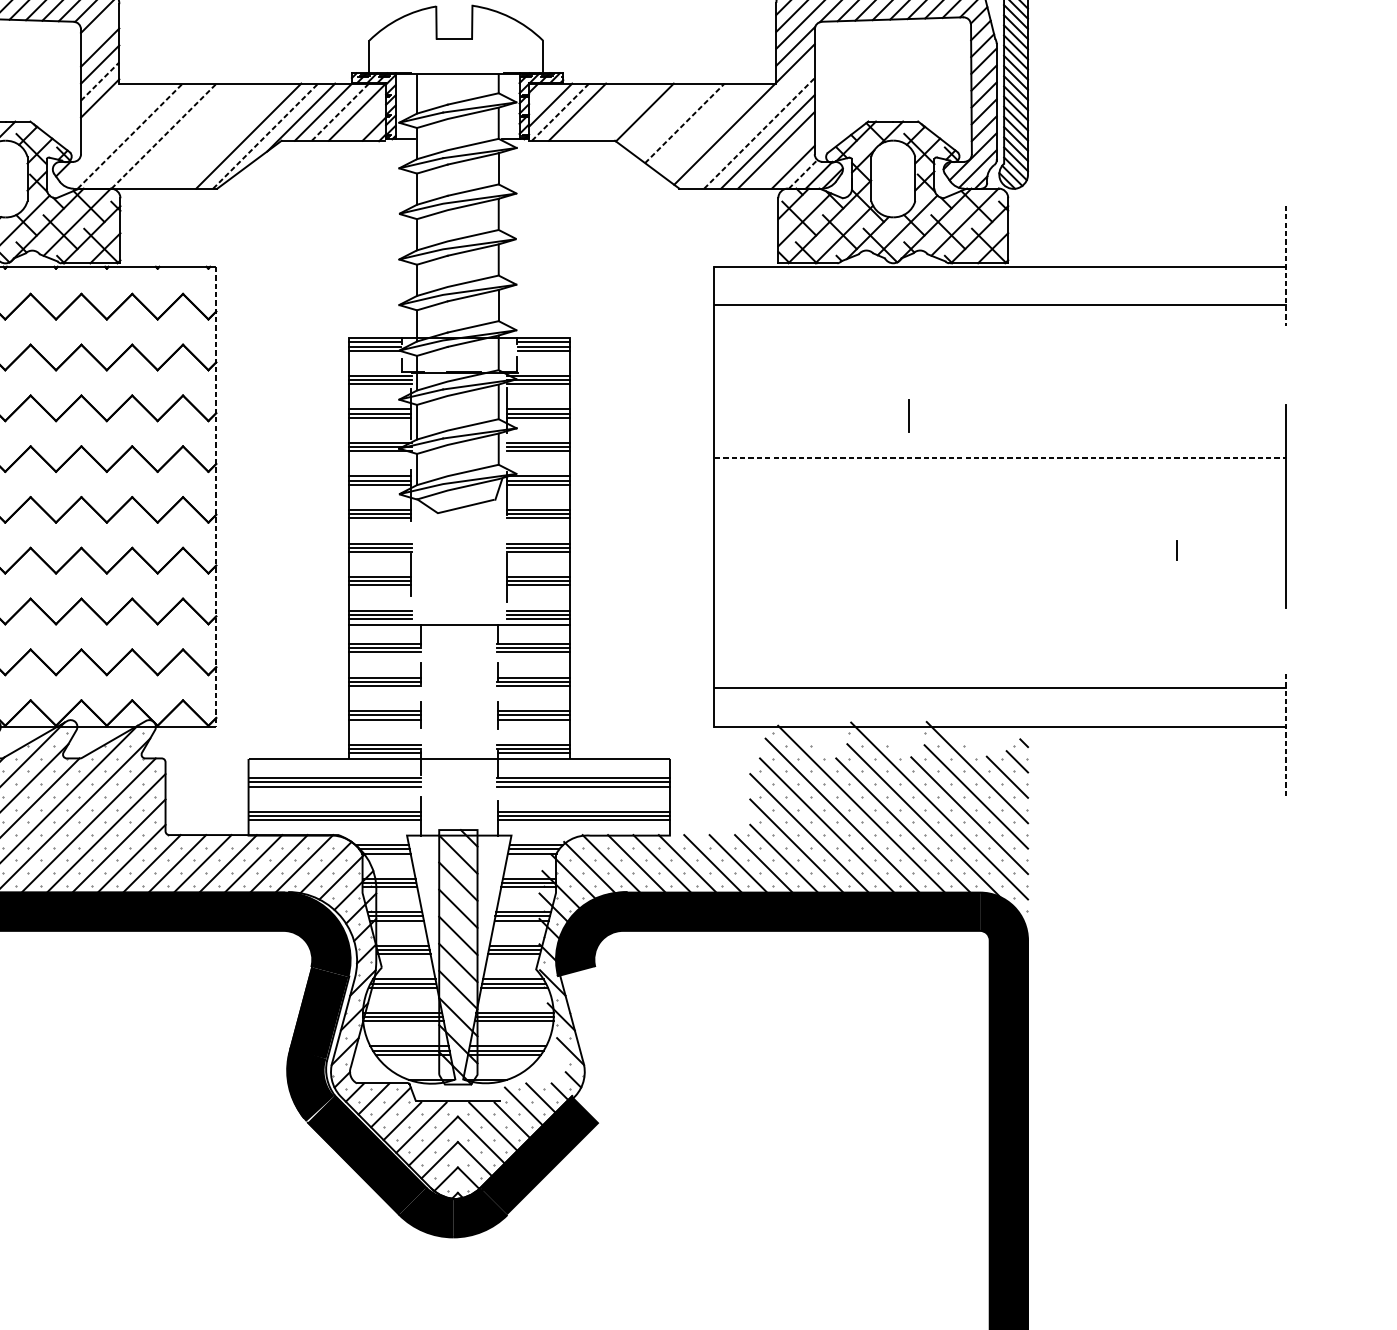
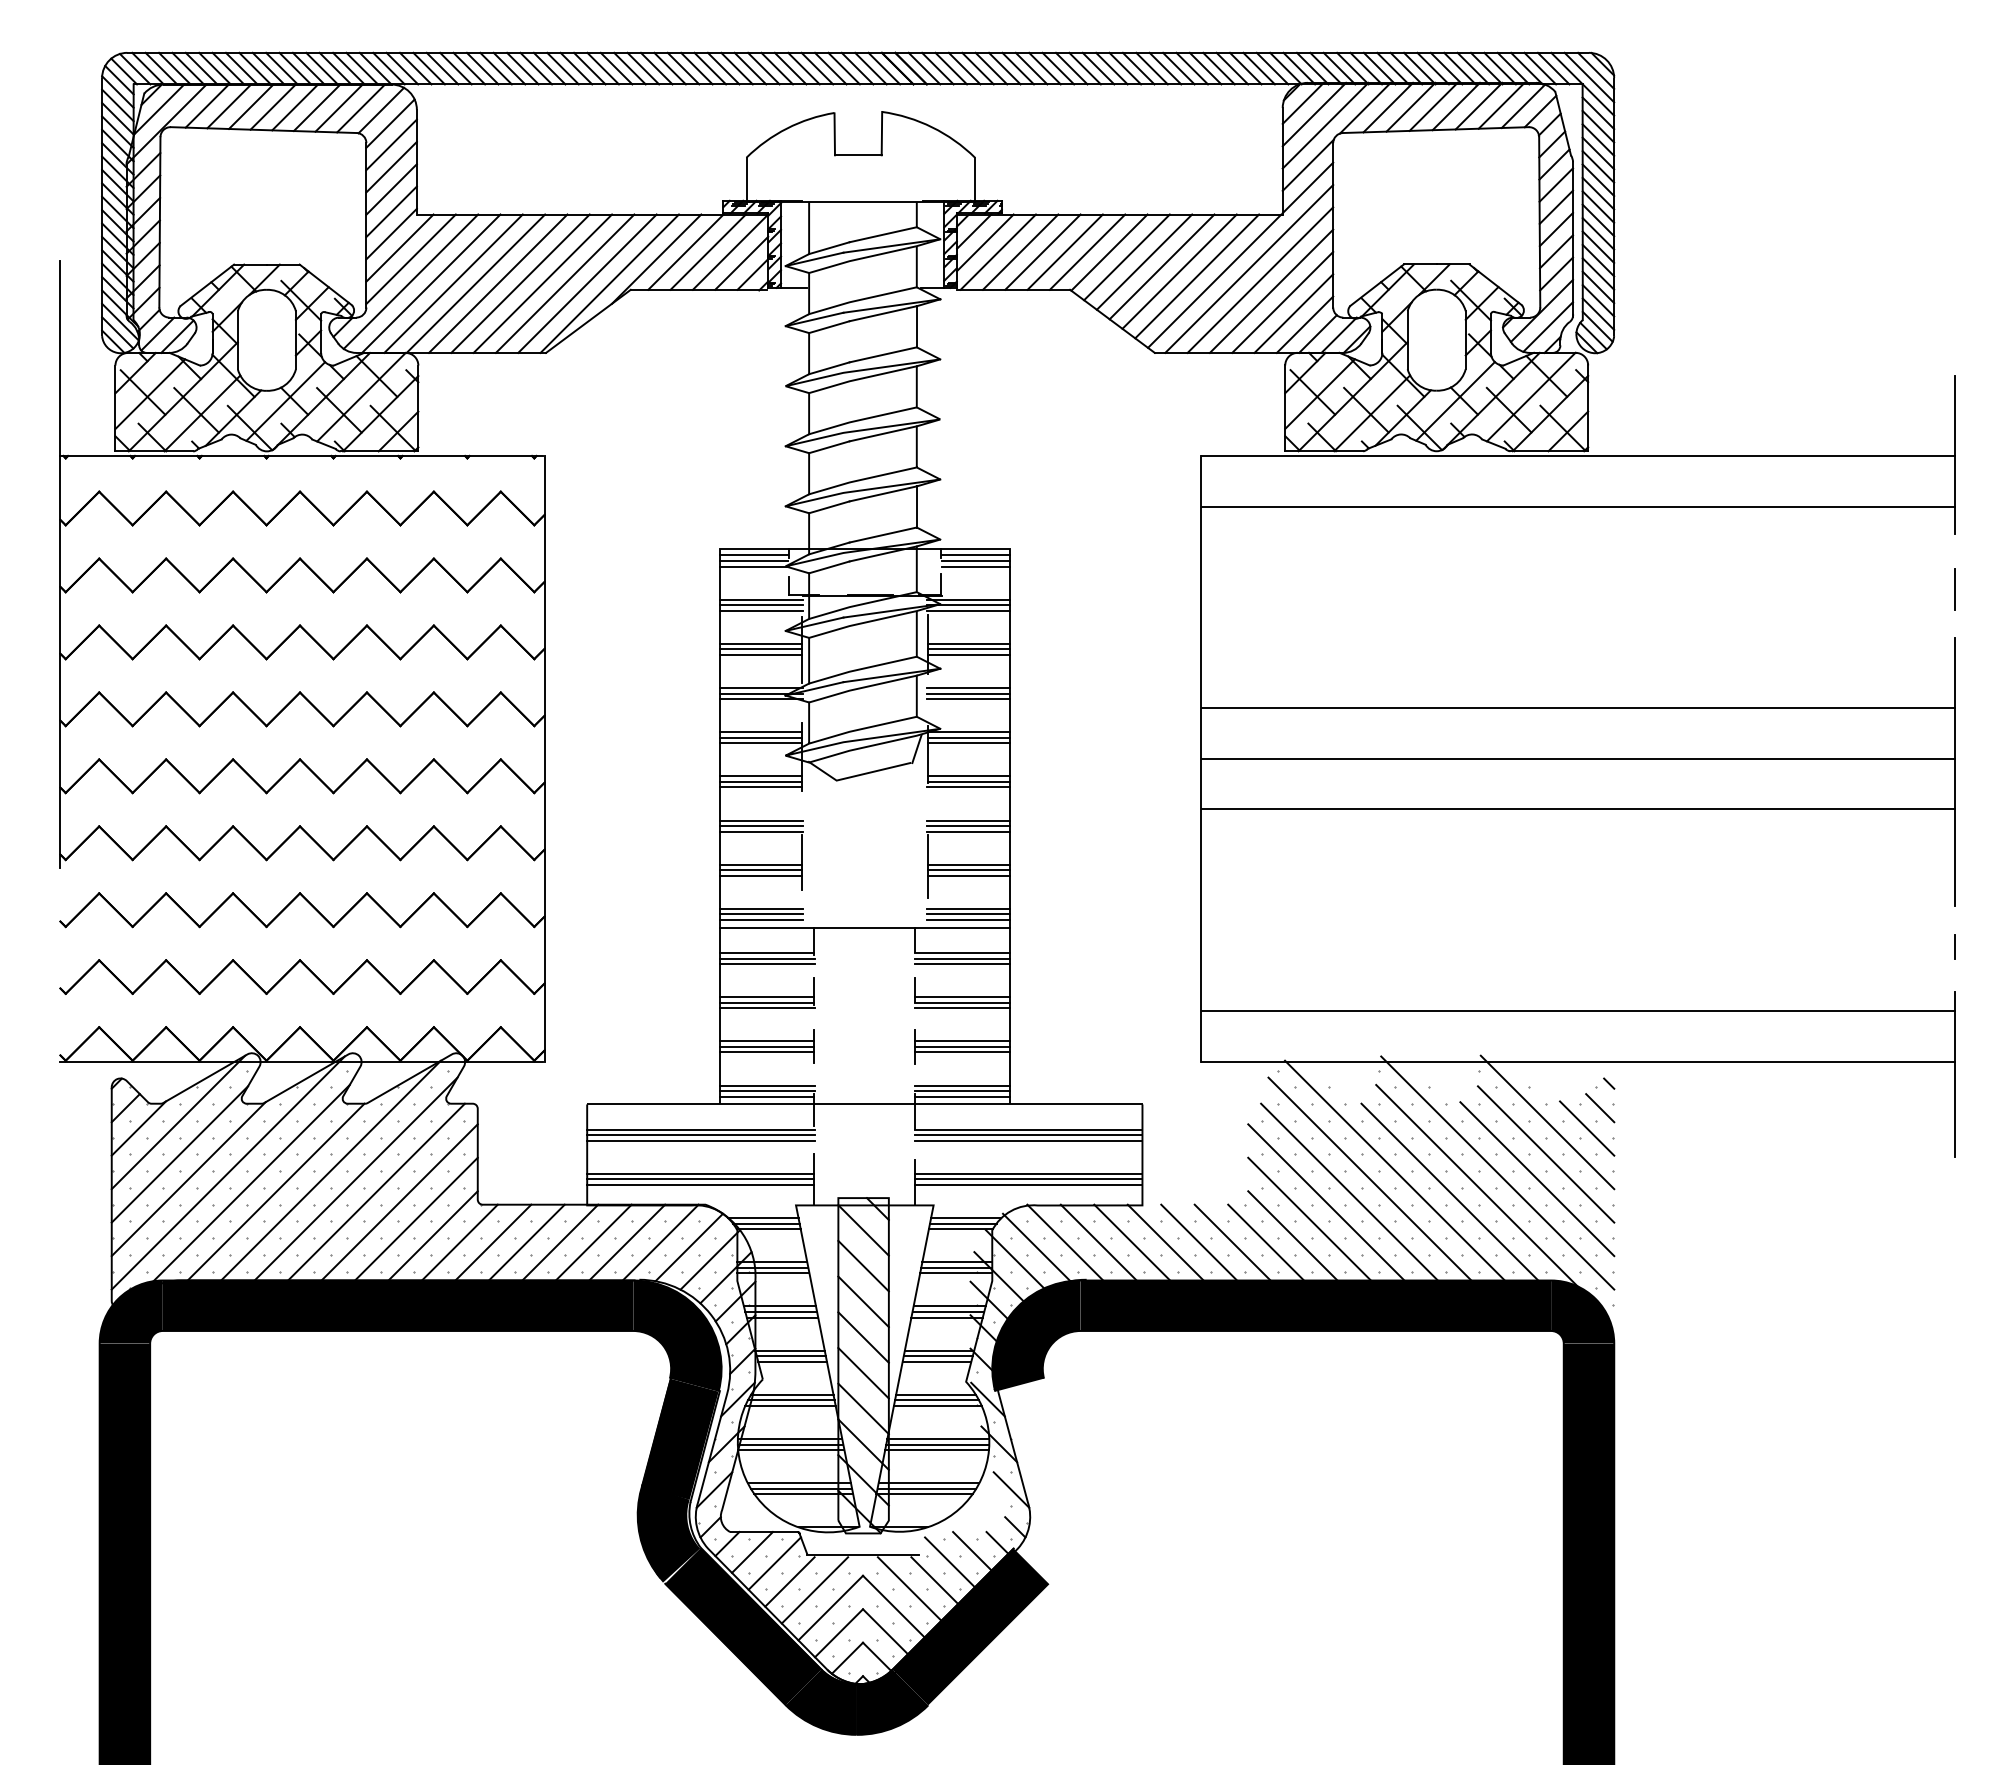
line: (100, 30) -> (391, 144), added
line: (100, 81) -> (391, 211), dashed -> solid
line: (542, 96) -> (974, 231), added
line: (106, 108) -> (399, 247), added
line: (340, 111) -> (708, 251), dashed -> solid
line: (560, 111) -> (998, 251), dashed -> solid
line: (594, 111) -> (1042, 251), added
line: (610, 111) -> (1064, 251), added
line: (628, 111) -> (1087, 251), added
line: (114, 116) -> (410, 258), added
line: (657, 116) -> (1126, 257), added
line: (671, 119) -> (1144, 261), added
line: (365, 120) -> (741, 262), added
line: (685, 123) -> (1162, 266), dashed -> solid
line: (751, 124) -> (1249, 268), added
line: (698, 126) -> (1179, 271), added
line: (711, 130) -> (1197, 276), added
line: (759, 133) -> (1260, 280), dashed -> solid
line: (114, 134) -> (410, 281), added
line: (130, 135) -> (431, 283), dashed -> solid
line: (147, 135) -> (453, 283), added
line: (163, 135) -> (475, 283), dashed -> solid
line: (180, 135) -> (497, 283), added
line: (197, 135) -> (520, 283), added
line: (214, 135) -> (542, 283), added
line: (231, 135) -> (564, 283), added
line: (265, 135) -> (609, 283), dashed -> solid
line: (784, 158) -> (1293, 313), added
line: (803, 174) -> (1318, 334), dashed -> solid
line: (1286, 266) -> (1954, 455), dashed -> solid
line: (909, 415) -> (1954, 589), moved
line: (1000, 458) -> (1578, 708), dashed -> solid
line: (216, 496) -> (544, 758), dashed -> solid
line: (1000, 496) -> (1577, 758), added
line: (1000, 535) -> (1577, 809), added
line: (1176, 550) -> (1954, 946), moved
line: (1286, 737) -> (1954, 1075), dashed -> solid

